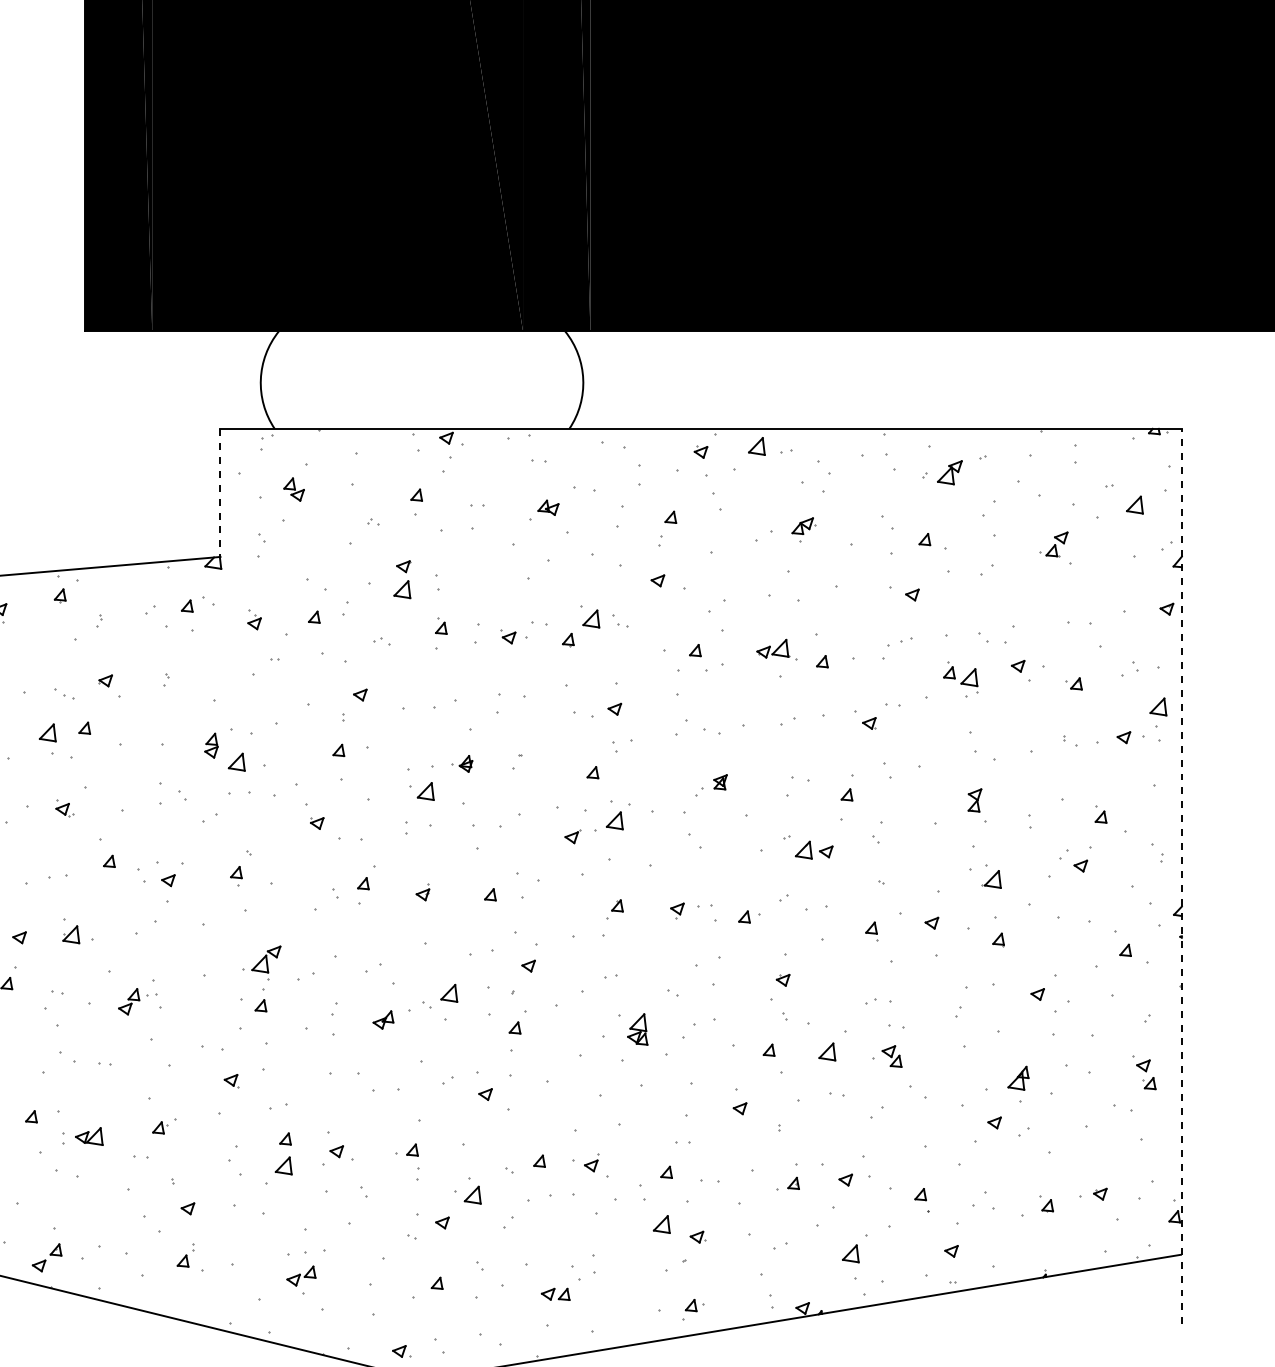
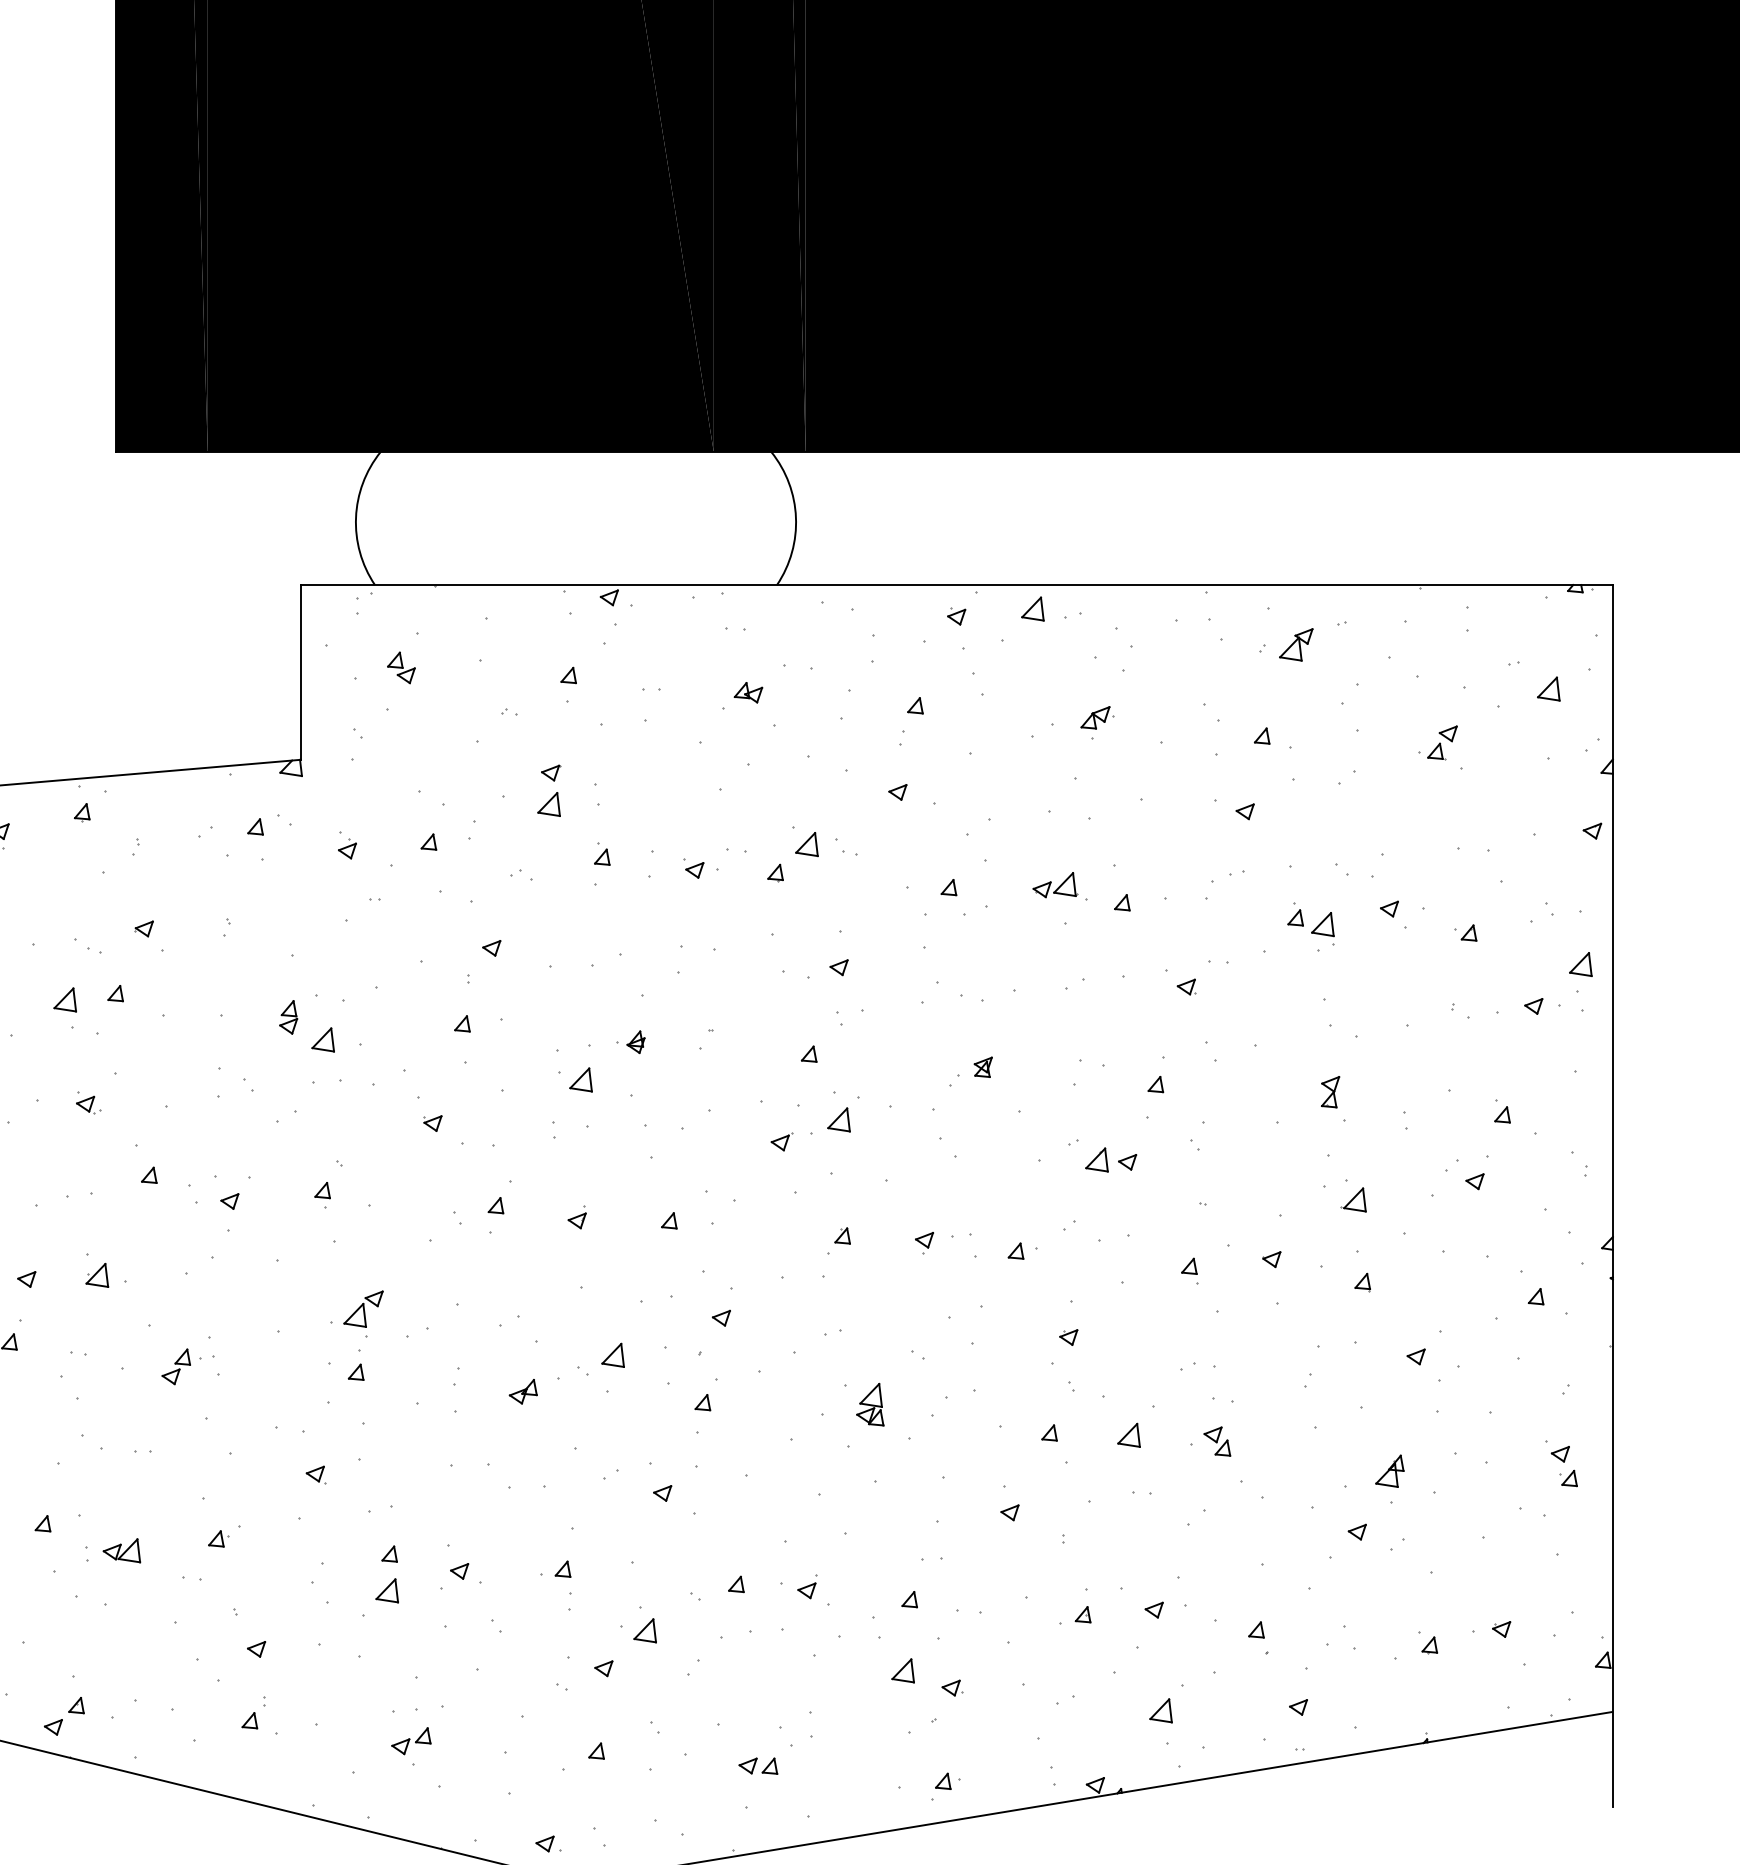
line: (220, 492) -> (300, 672), dashed -> solid
line: (1181, 876) -> (1612, 1195), dashed -> solid

